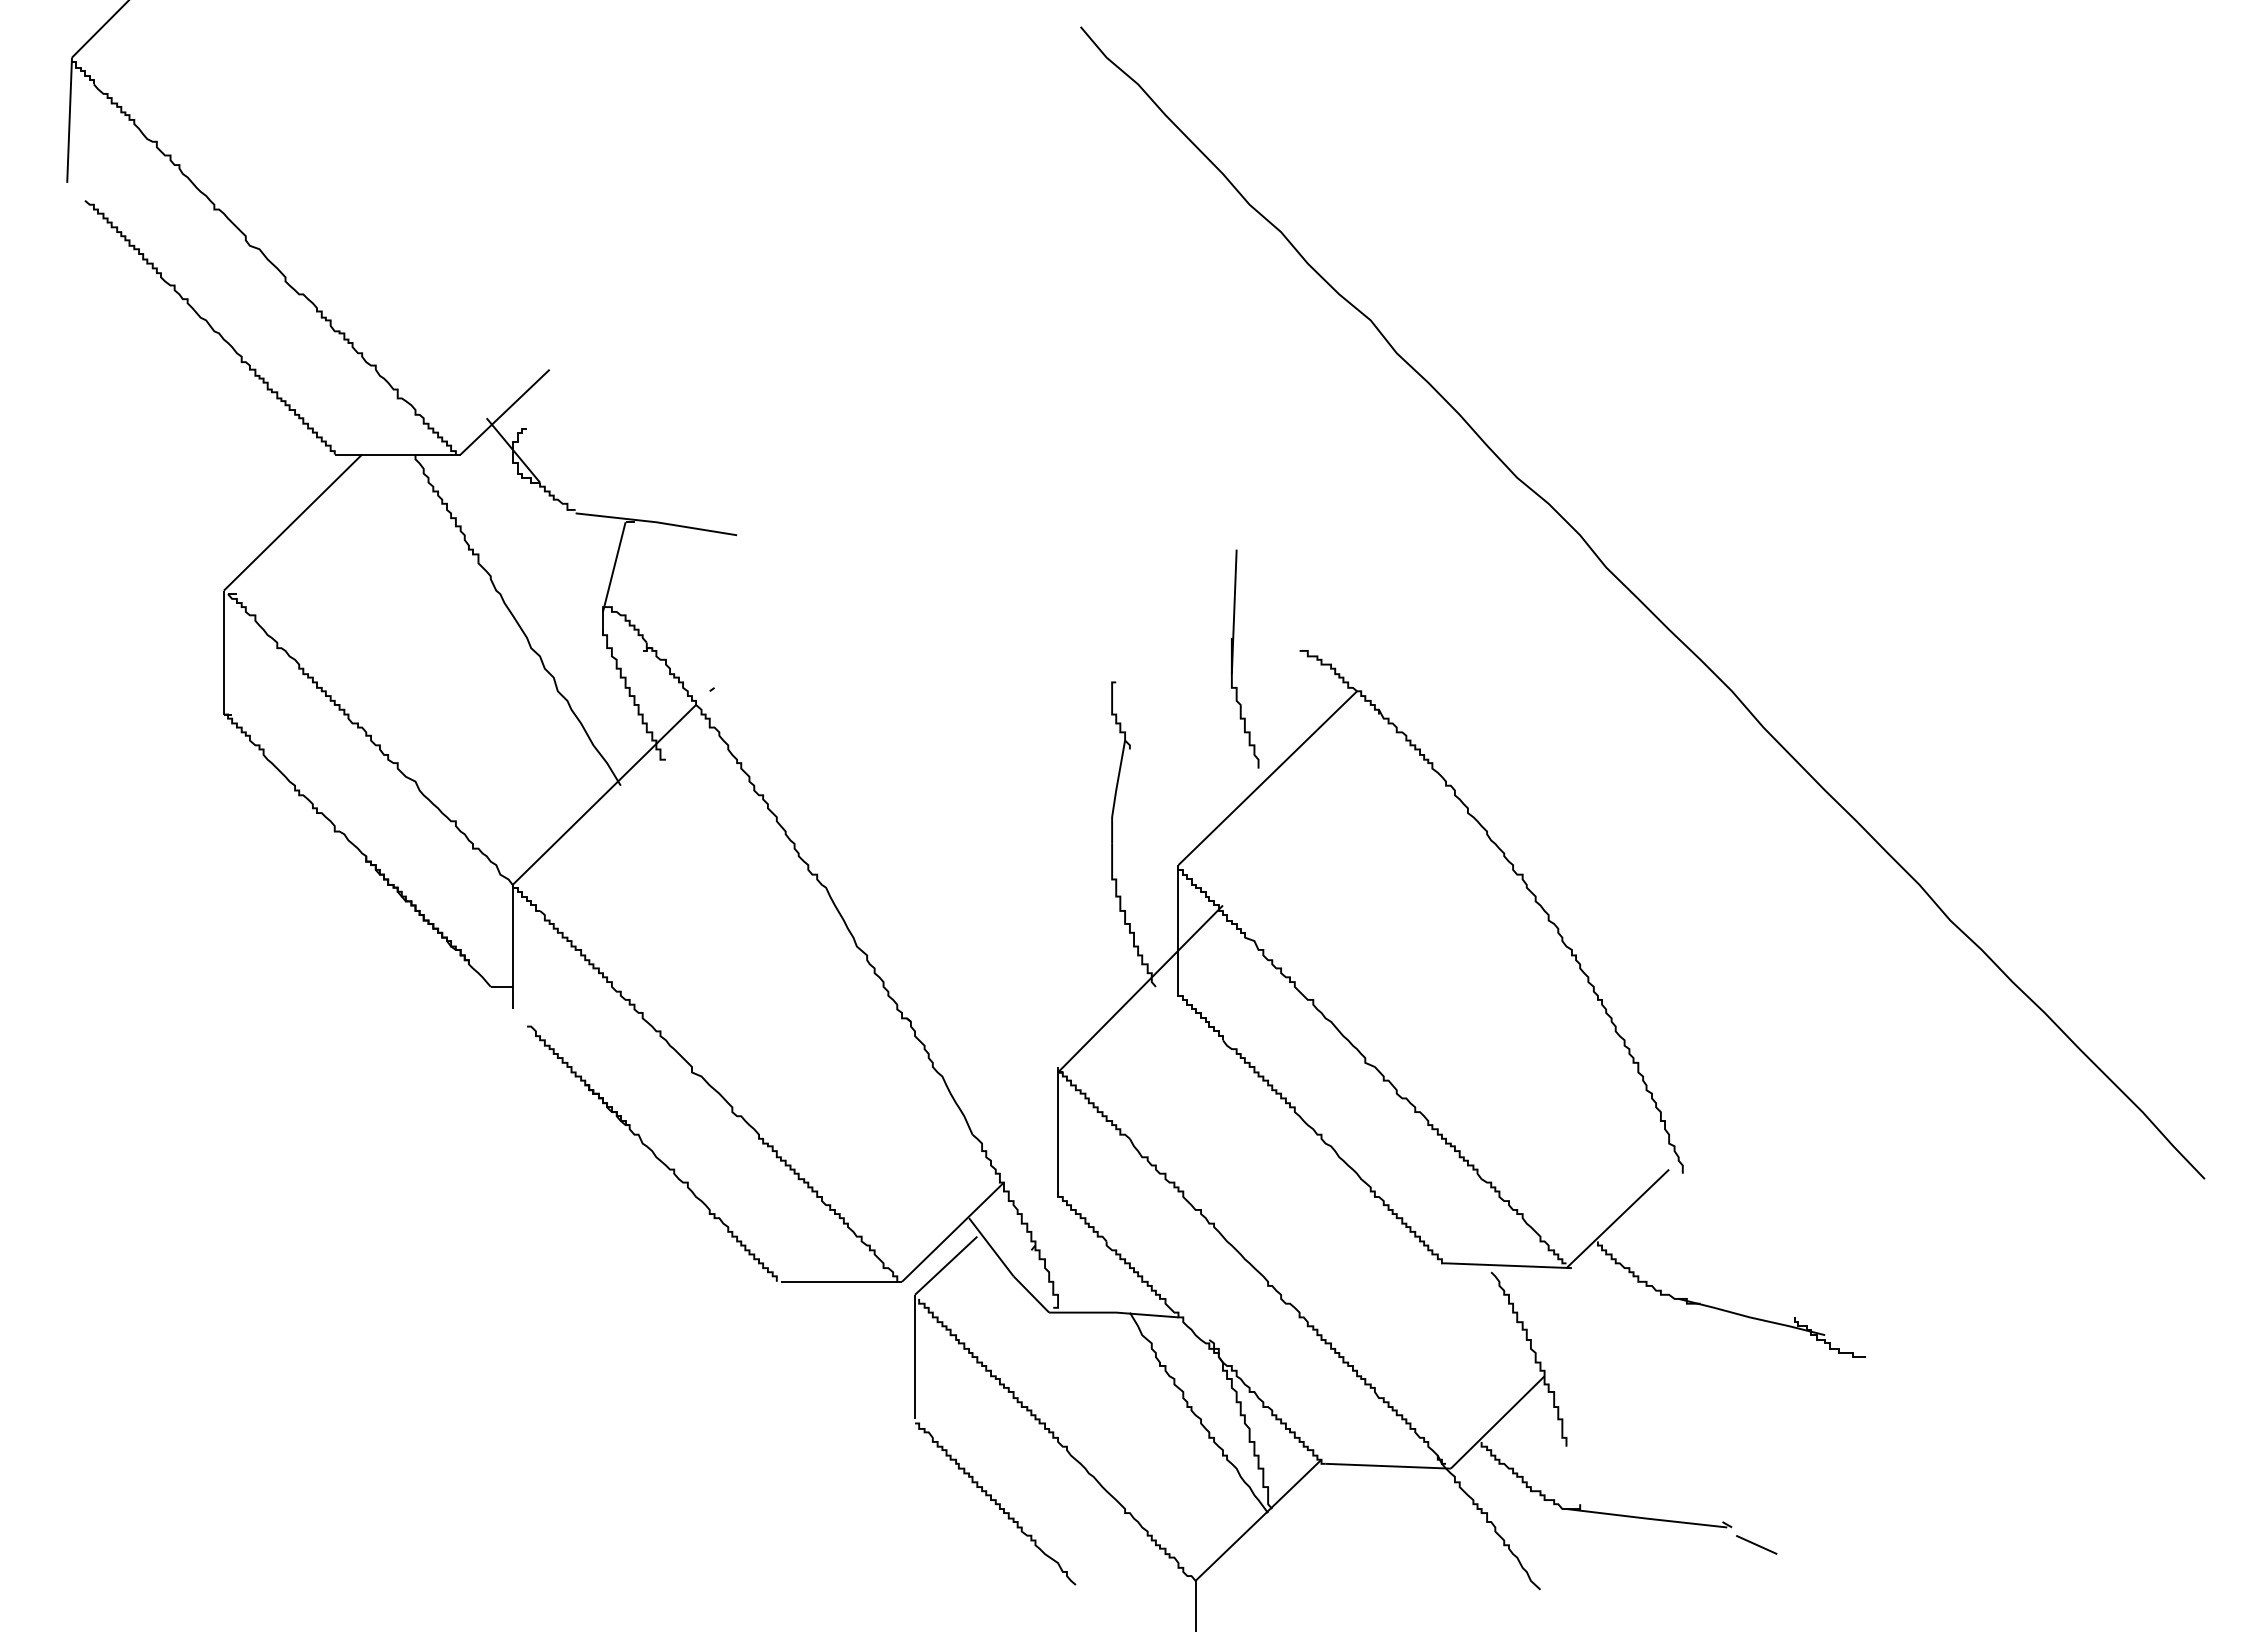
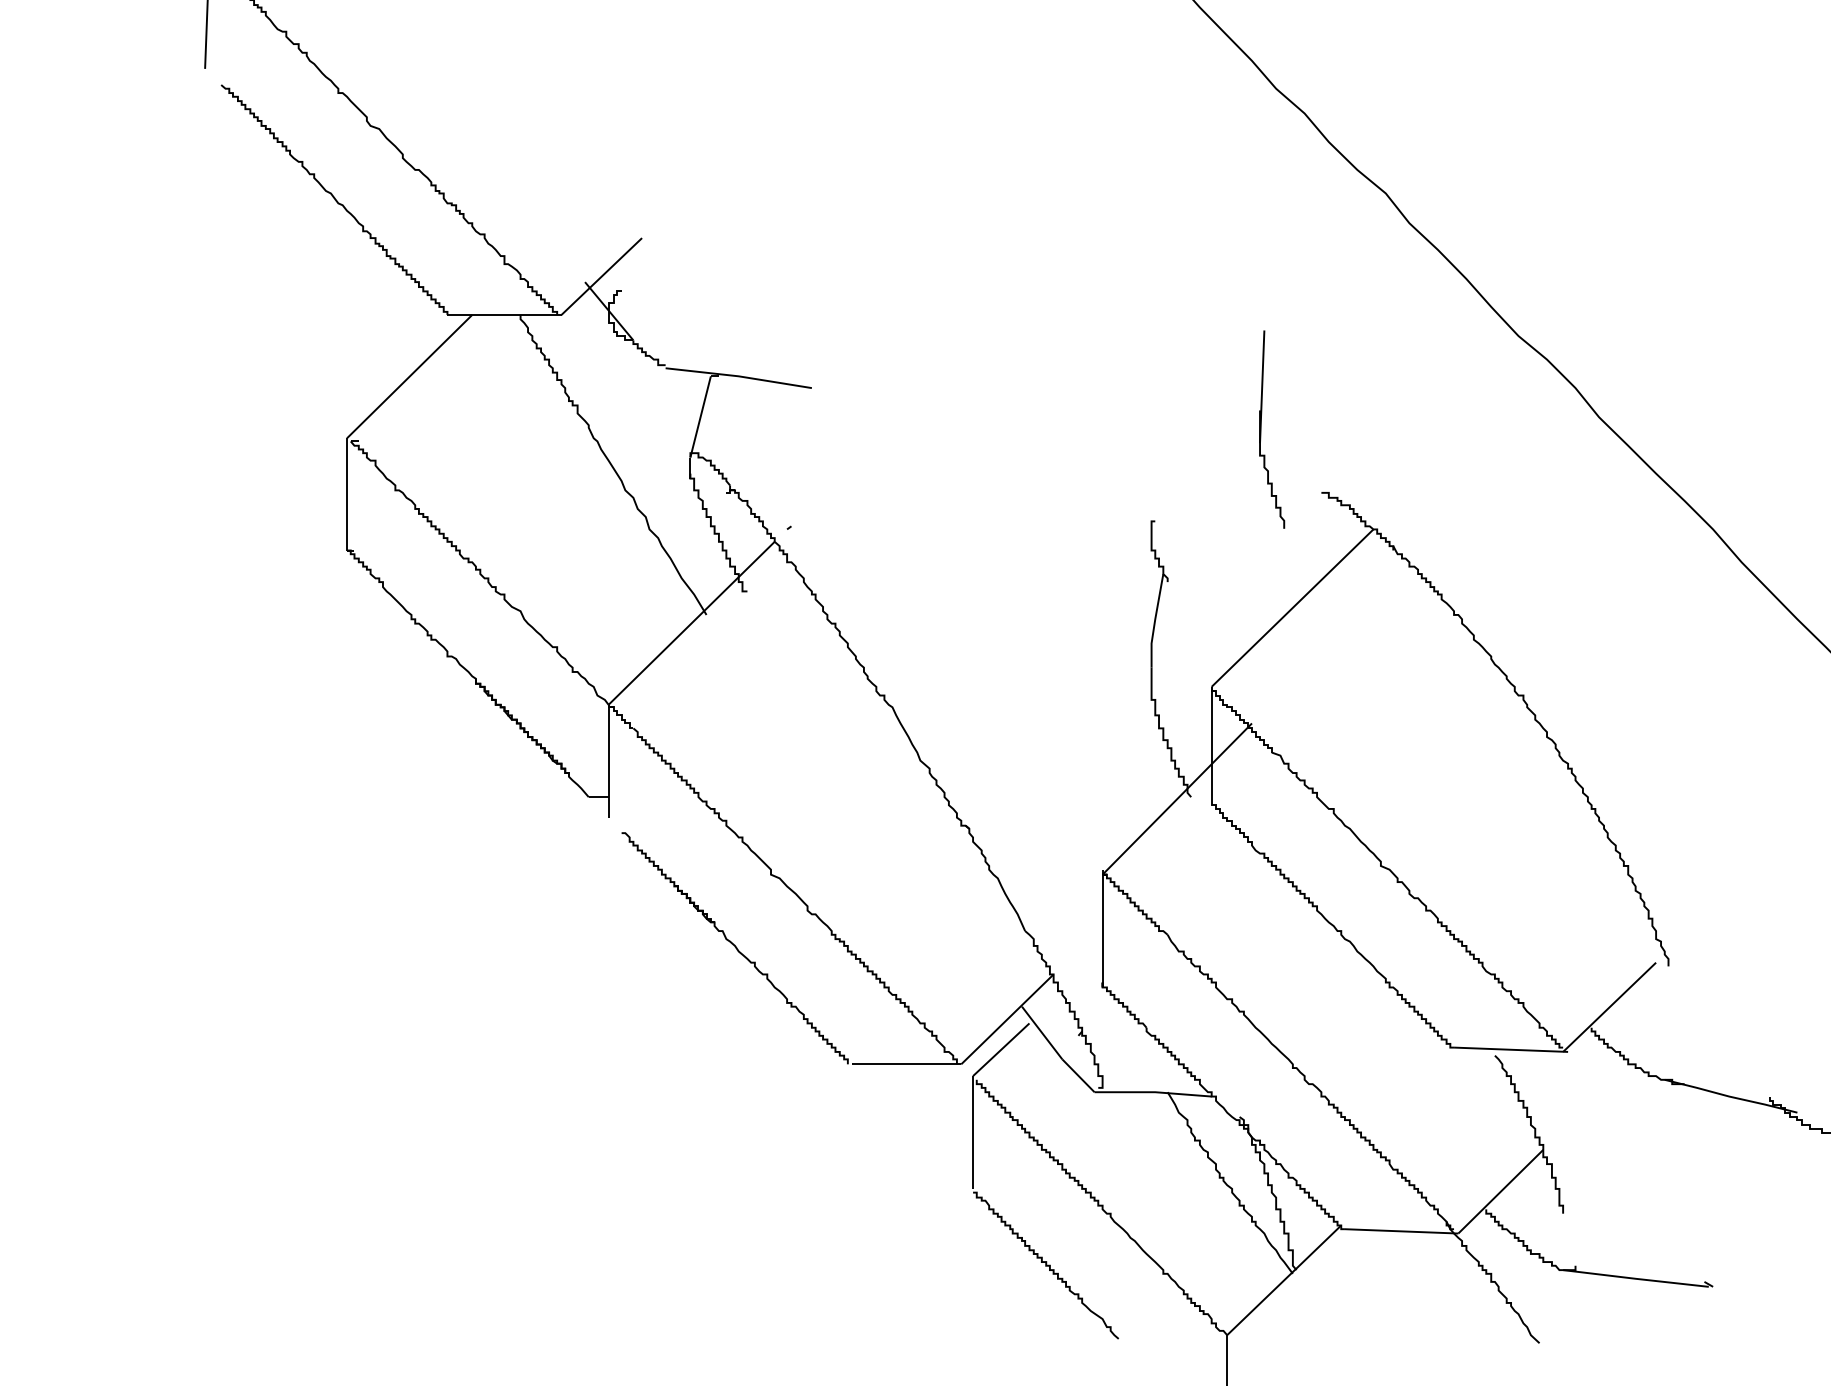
part: (1233, 658) -> (1261, 429), moved
line: (1756, 1544) -> (1735, 1302), removed

